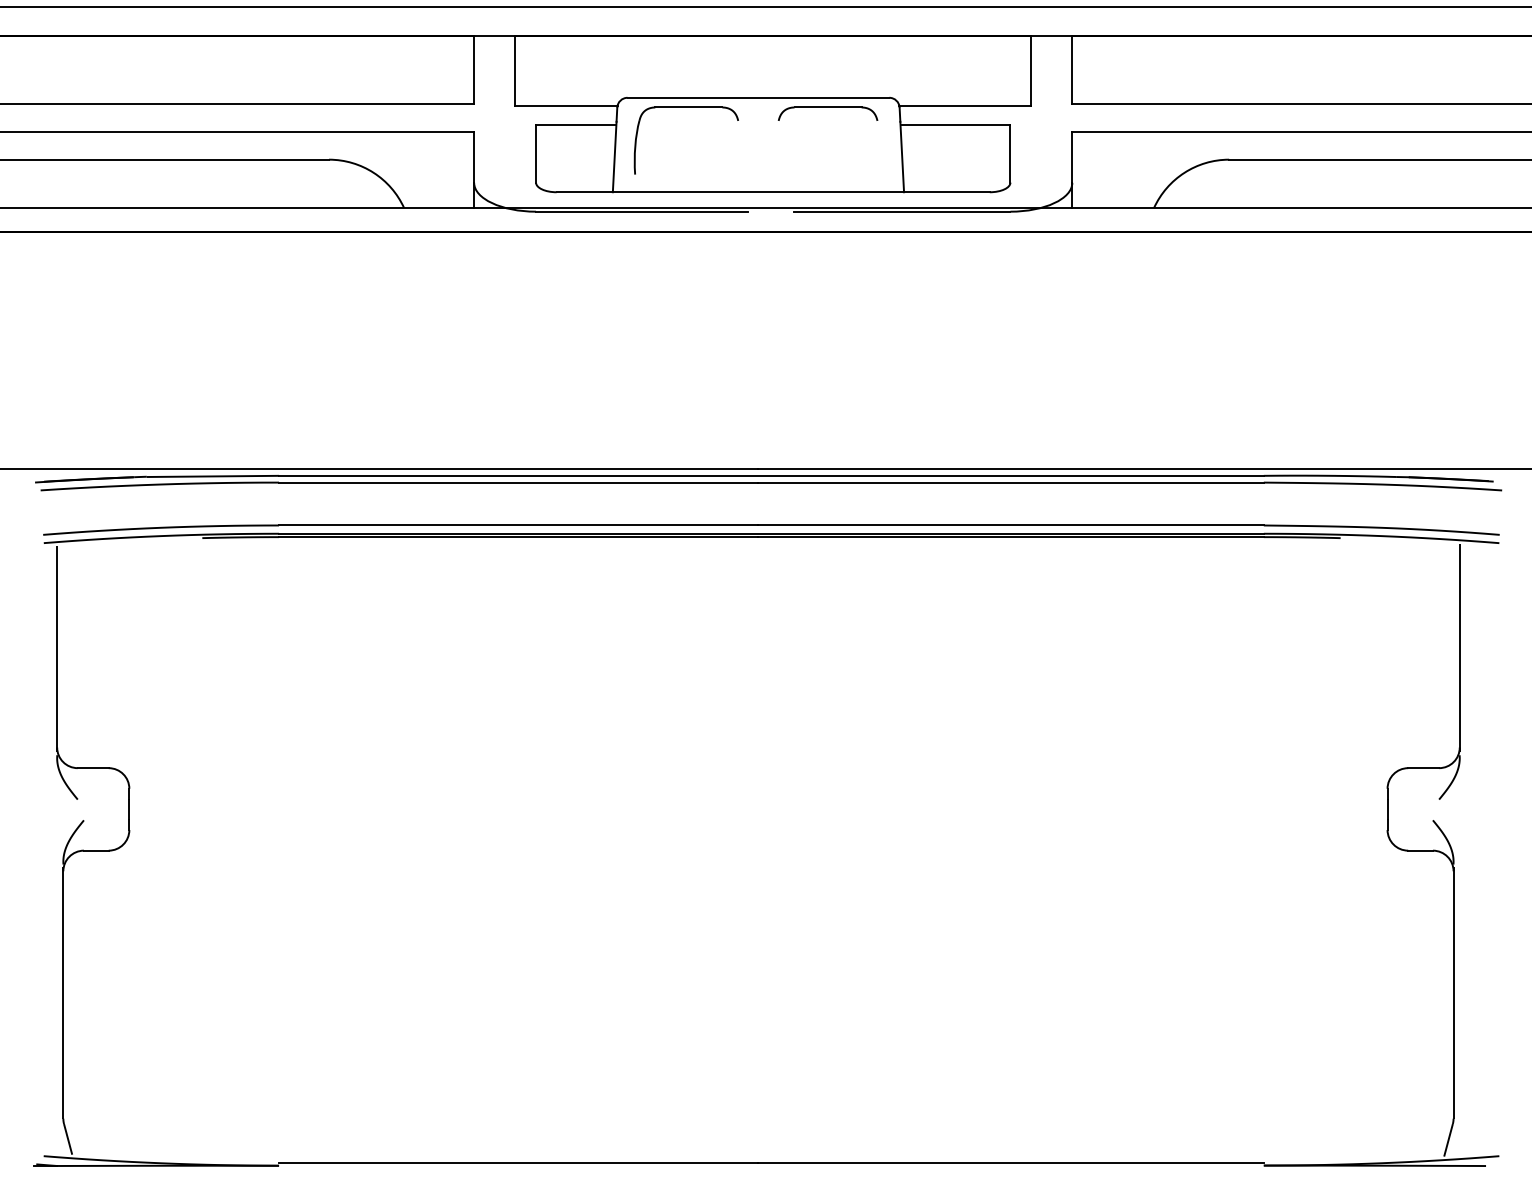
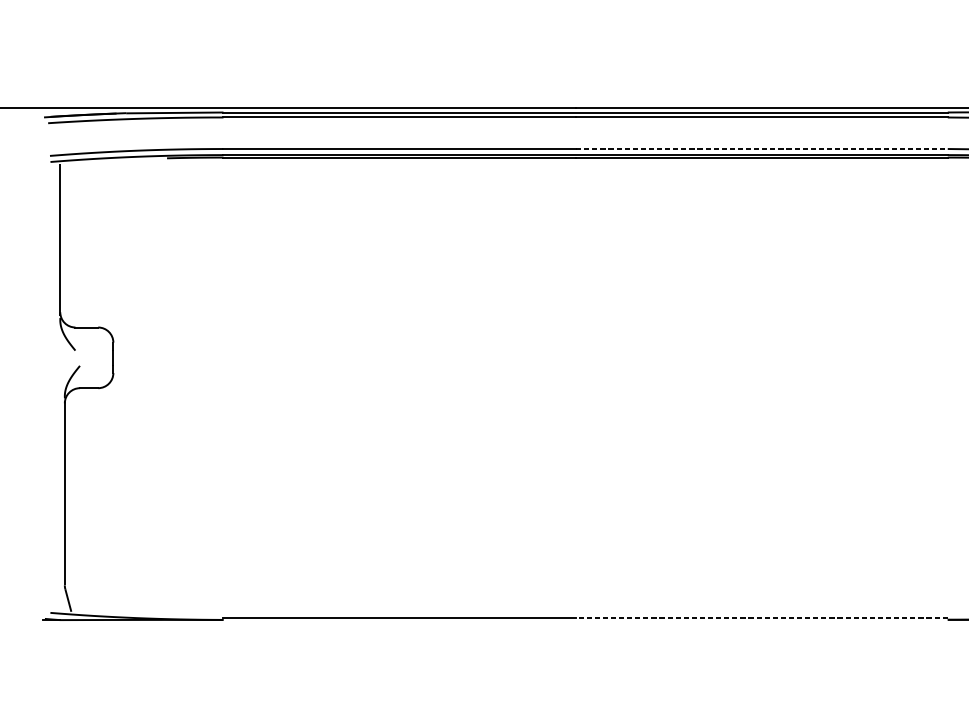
line: (1011, 525) -> (762, 149), solid -> dashed
line: (1011, 1162) -> (762, 617), solid -> dashed

